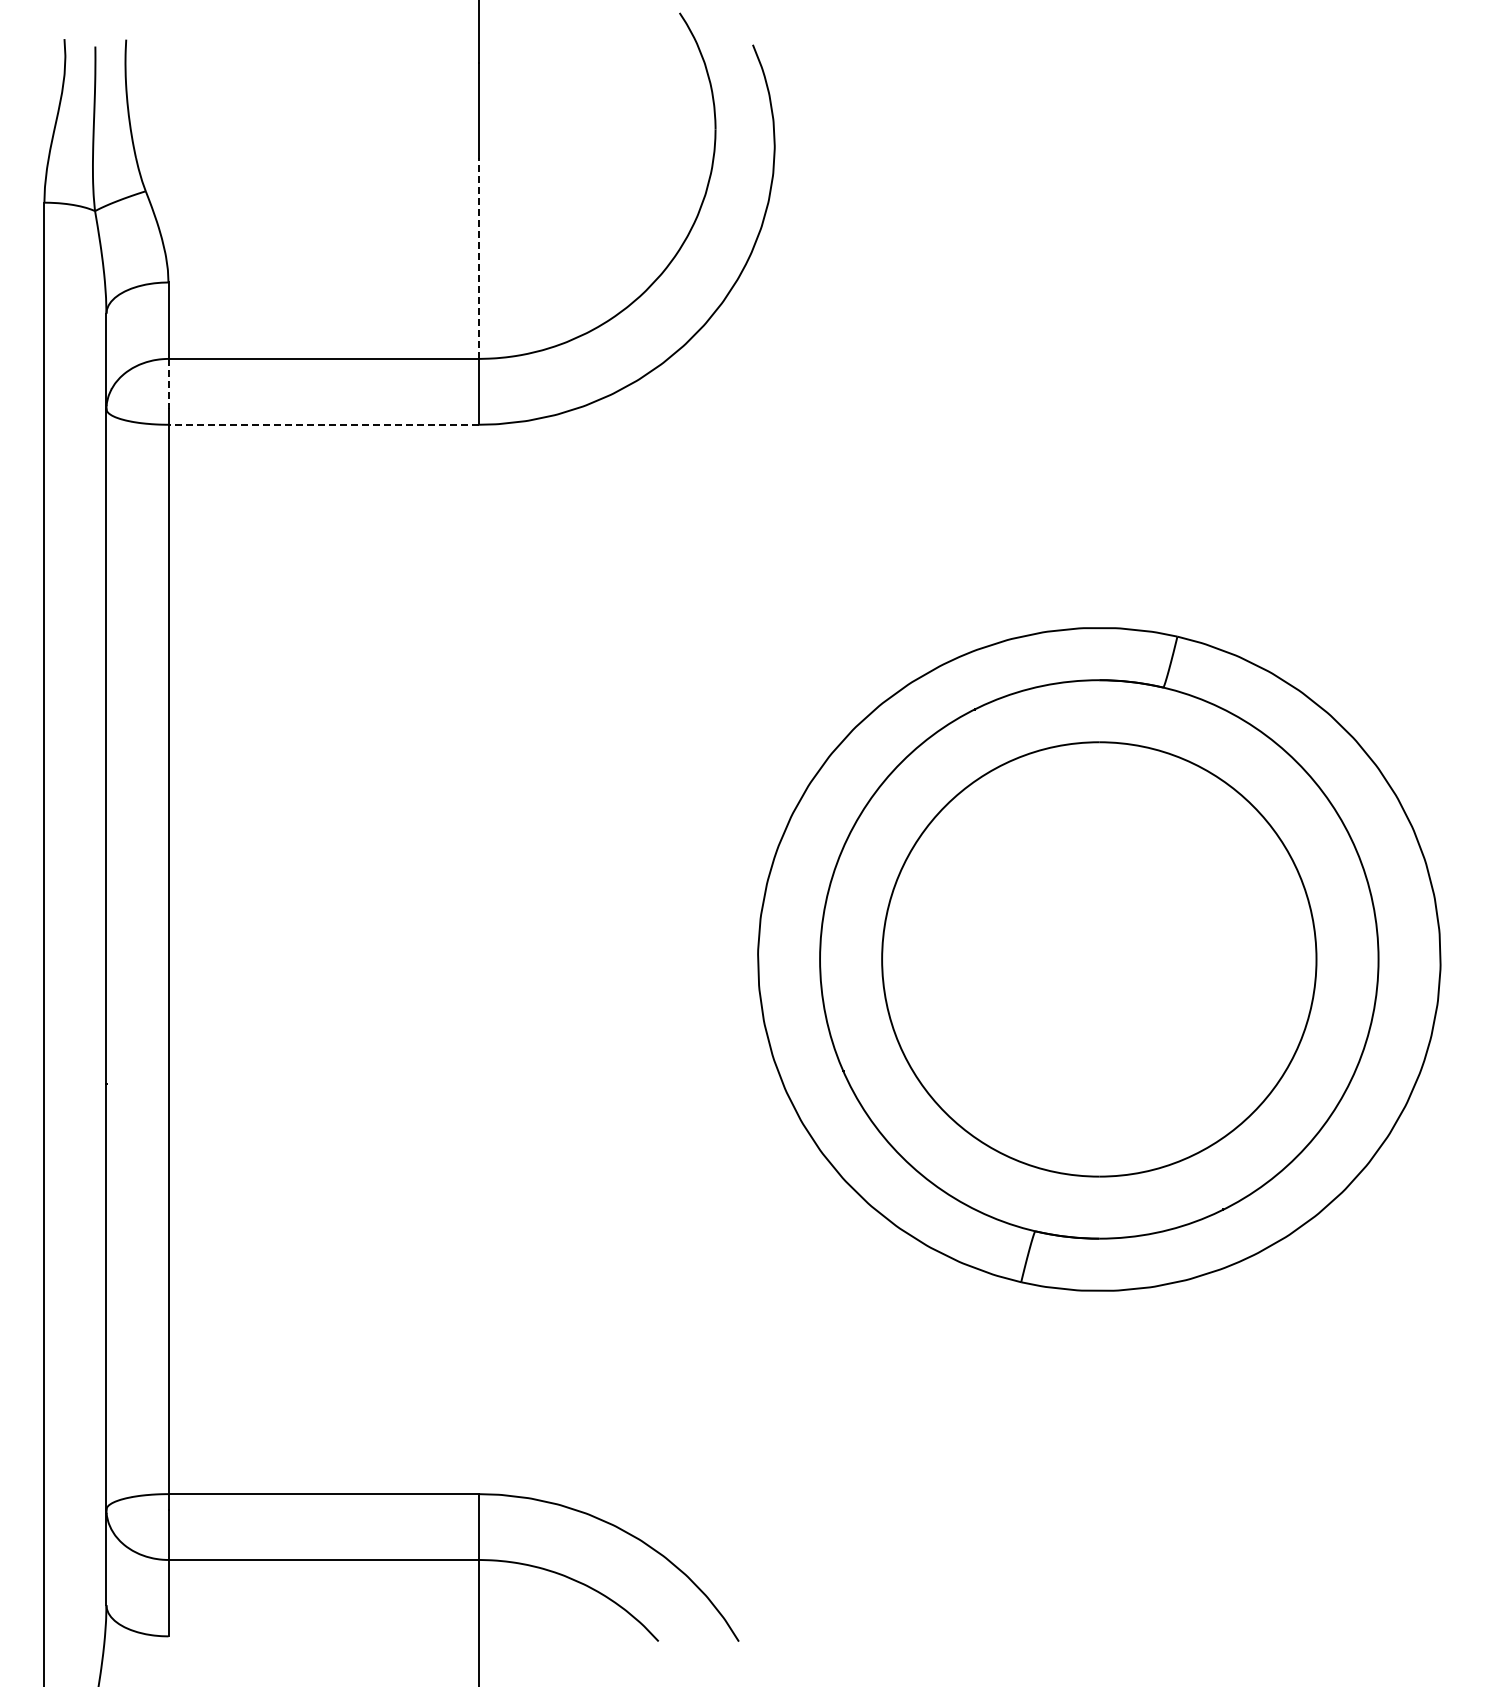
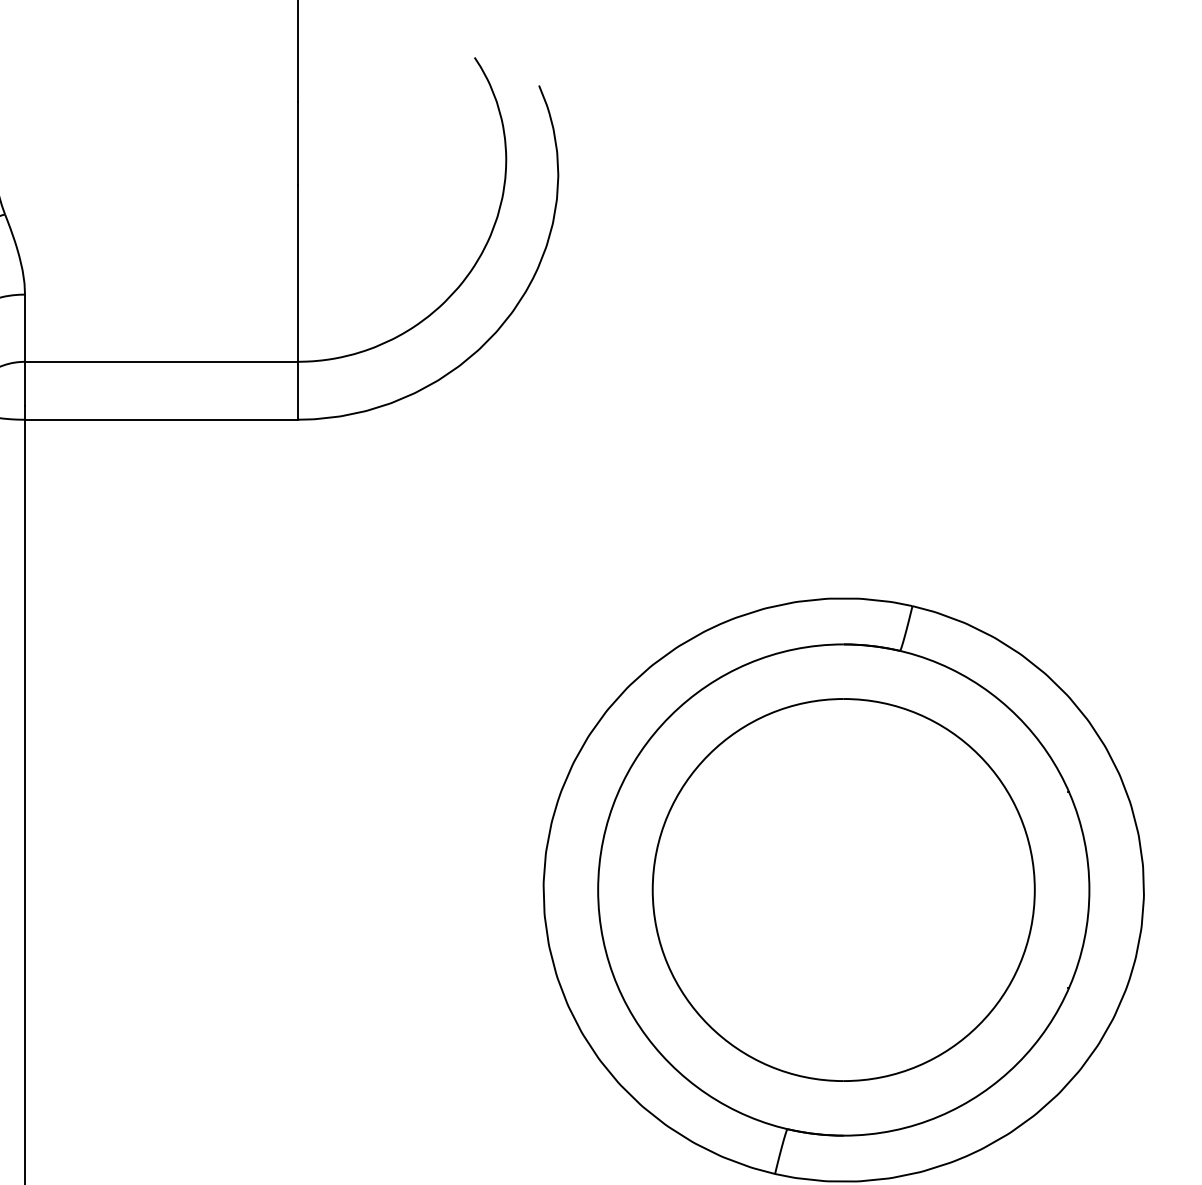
line: (478, 257) -> (297, 272), dashed -> solid
line: (168, 384) -> (25, 384), dashed -> solid
line: (323, 424) -> (161, 419), dashed -> solid

